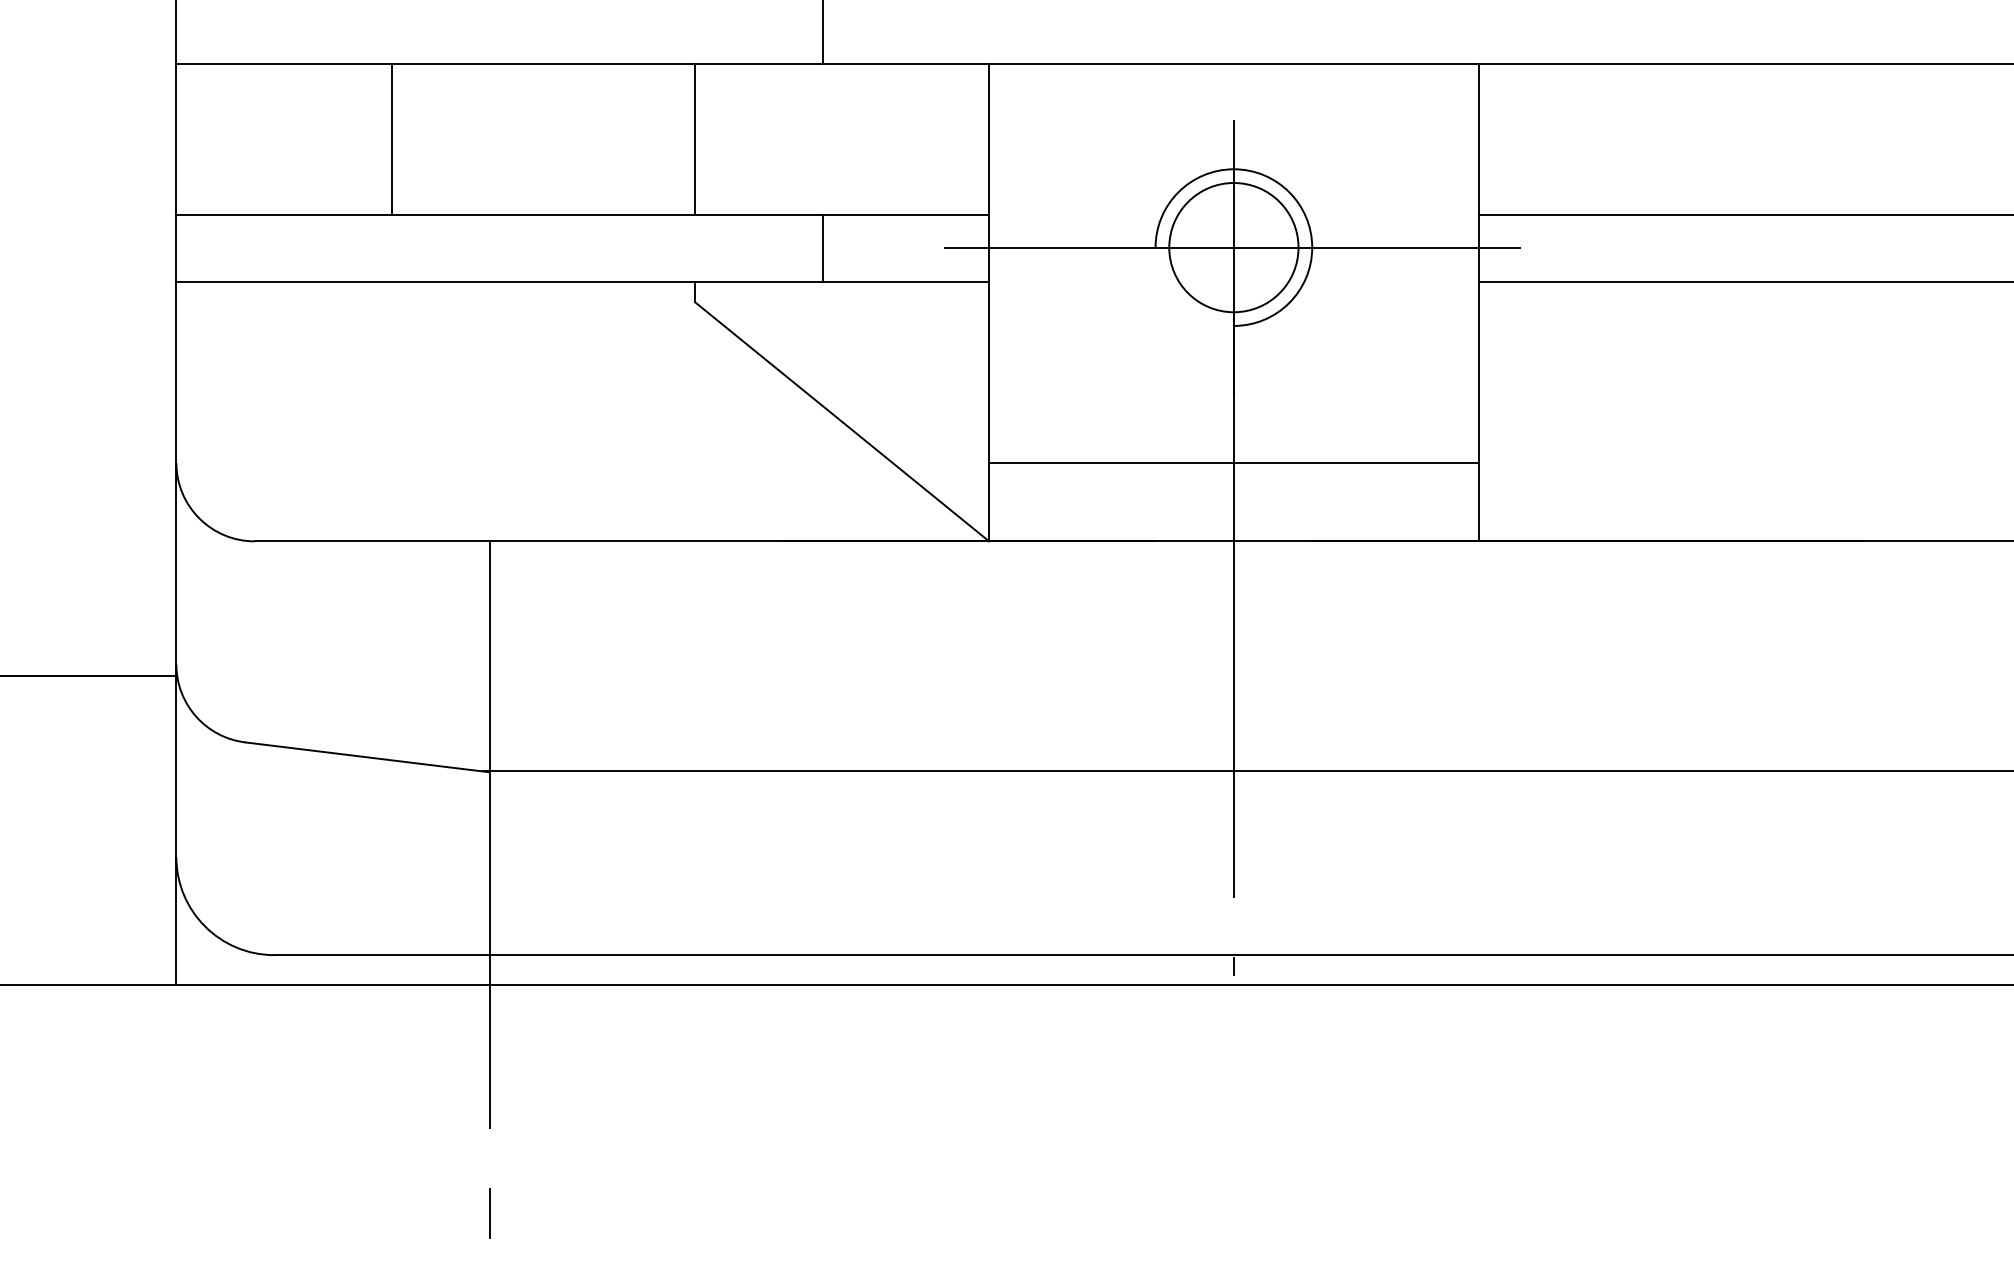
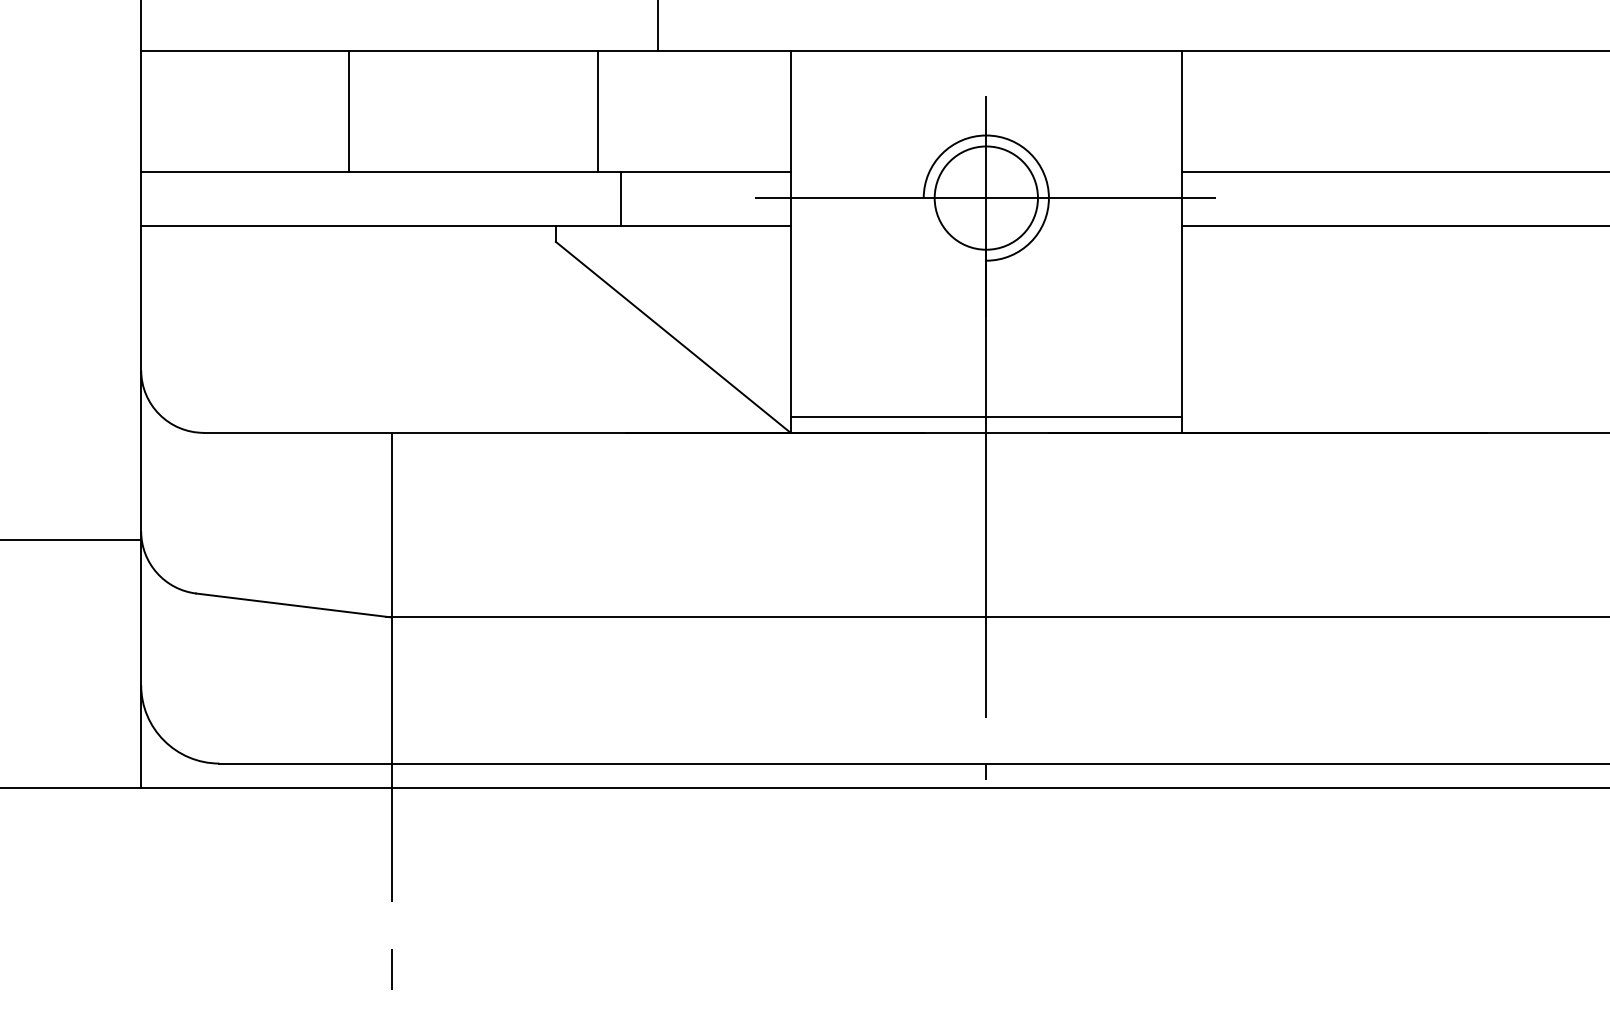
line: (391, 139) -> (348, 111), moved
line: (695, 139) -> (597, 111), moved
line: (822, 248) -> (620, 198), moved
line: (1233, 463) -> (986, 417), moved

